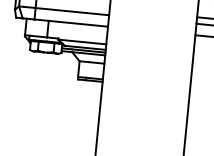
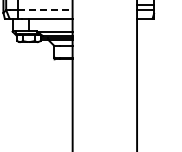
line: (72, 12) -> (45, 10), solid -> dashed

